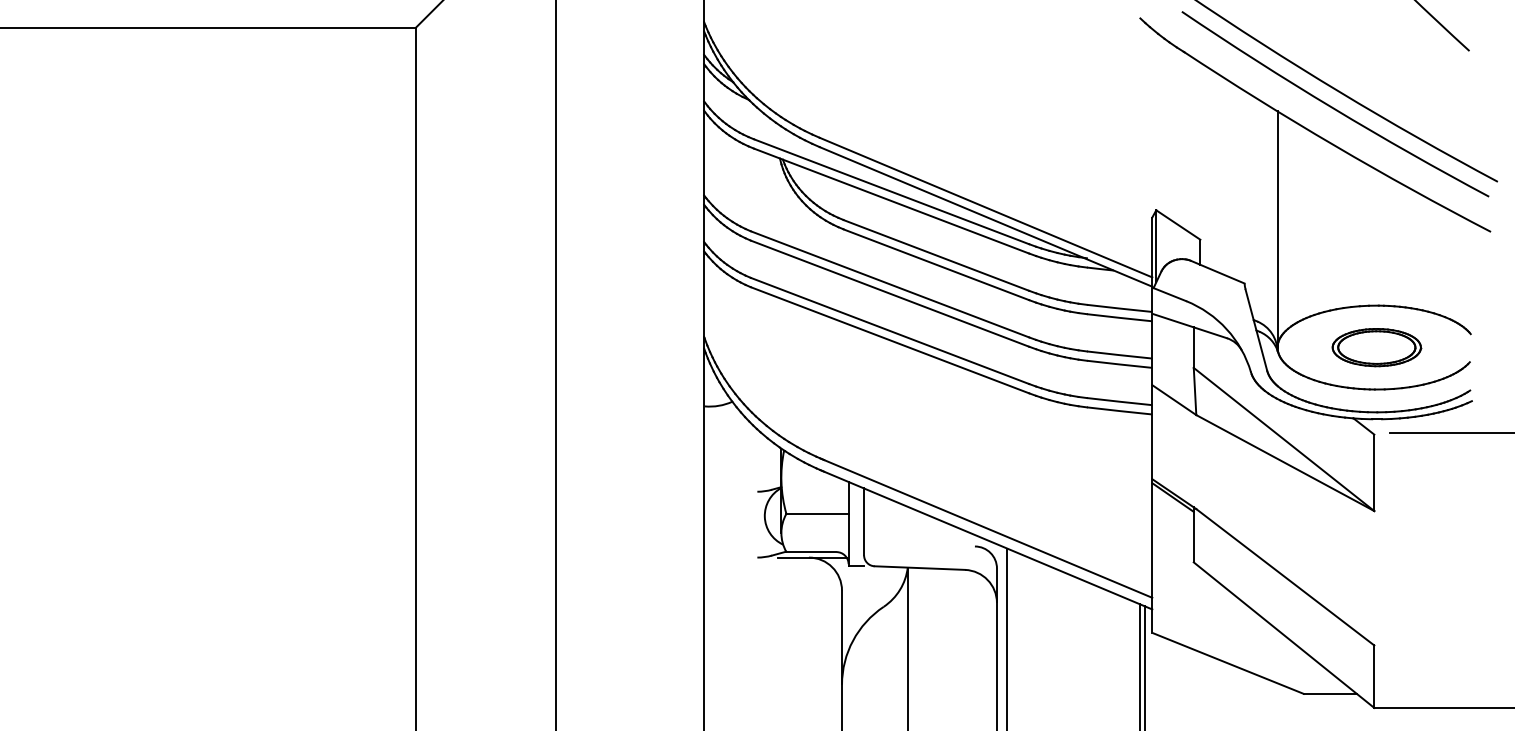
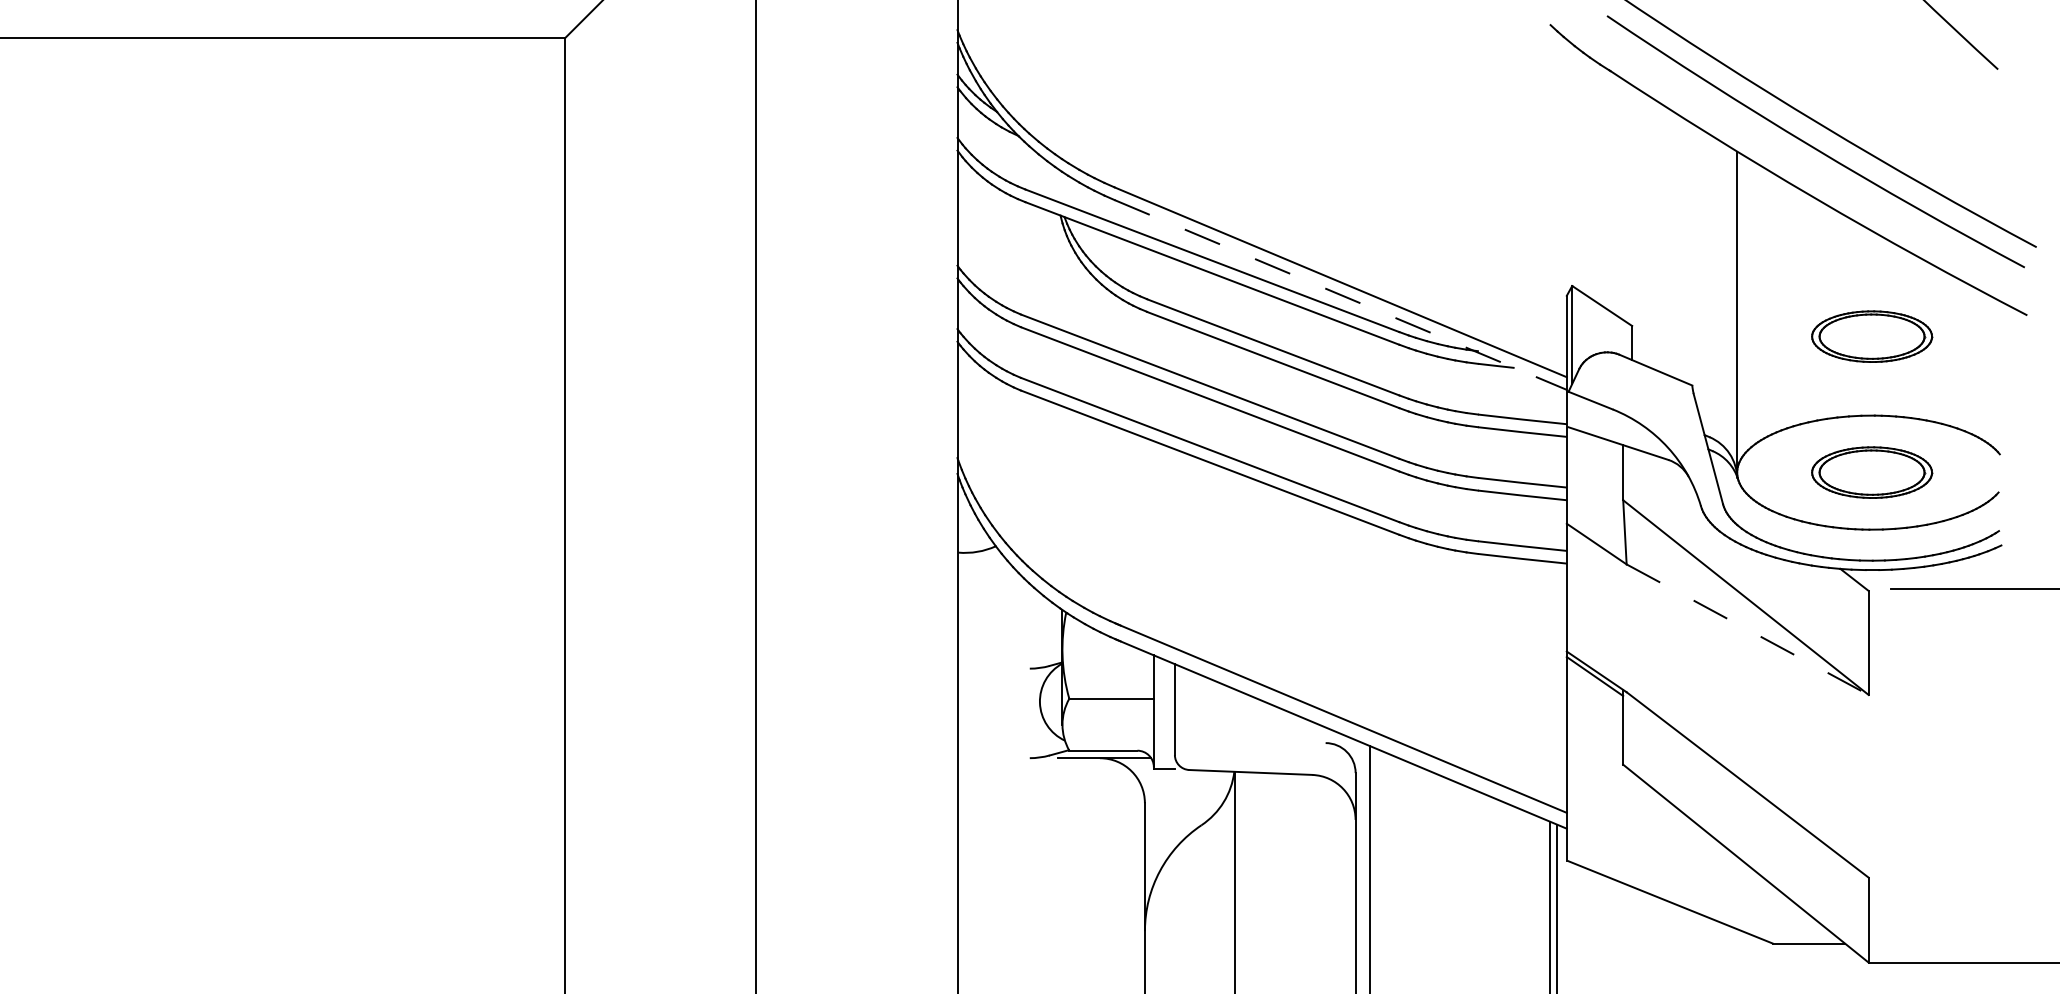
line: (986, 217) -> (1341, 295), solid -> dashed
part: (1376, 247) -> (1871, 336), added
line: (1285, 463) -> (1747, 630), solid -> dashed

